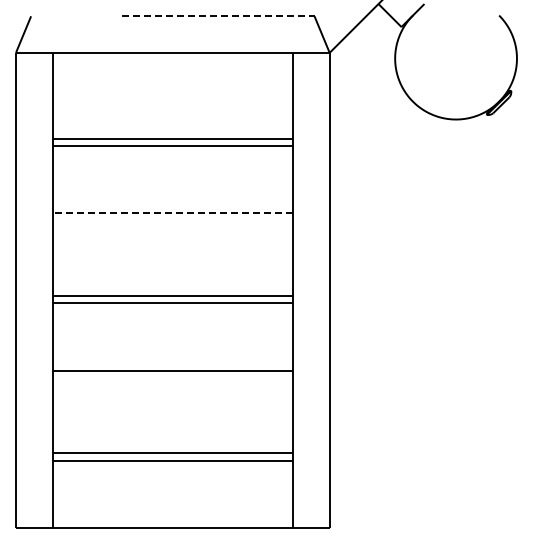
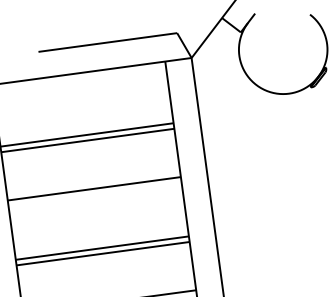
line: (219, 16) -> (108, 42), dashed -> solid
line: (172, 213) -> (94, 188), dashed -> solid

